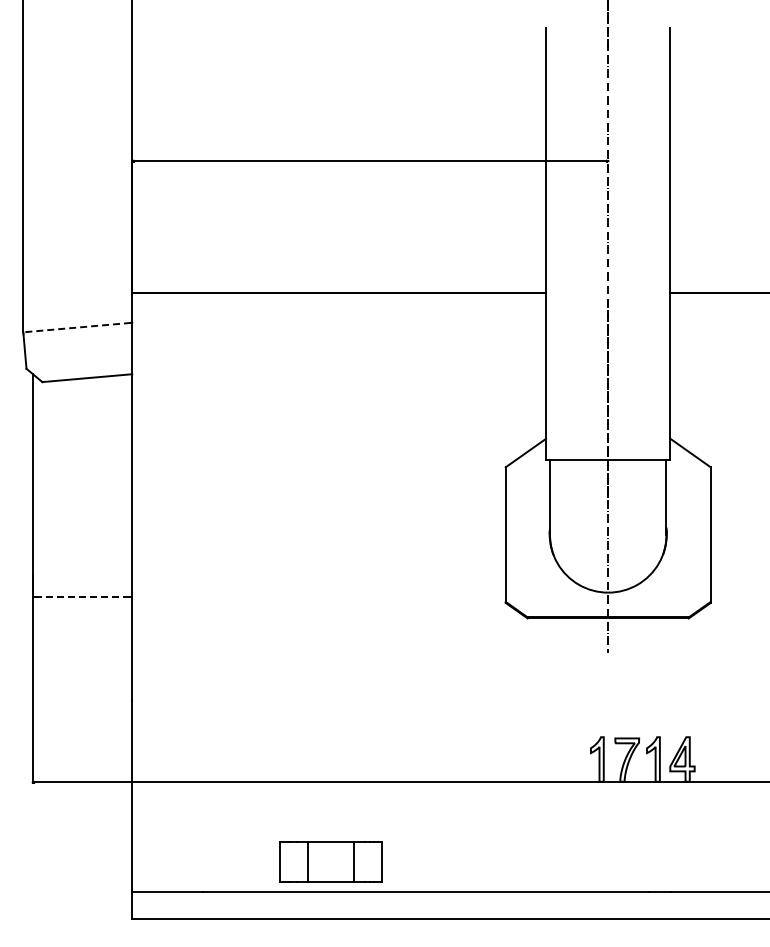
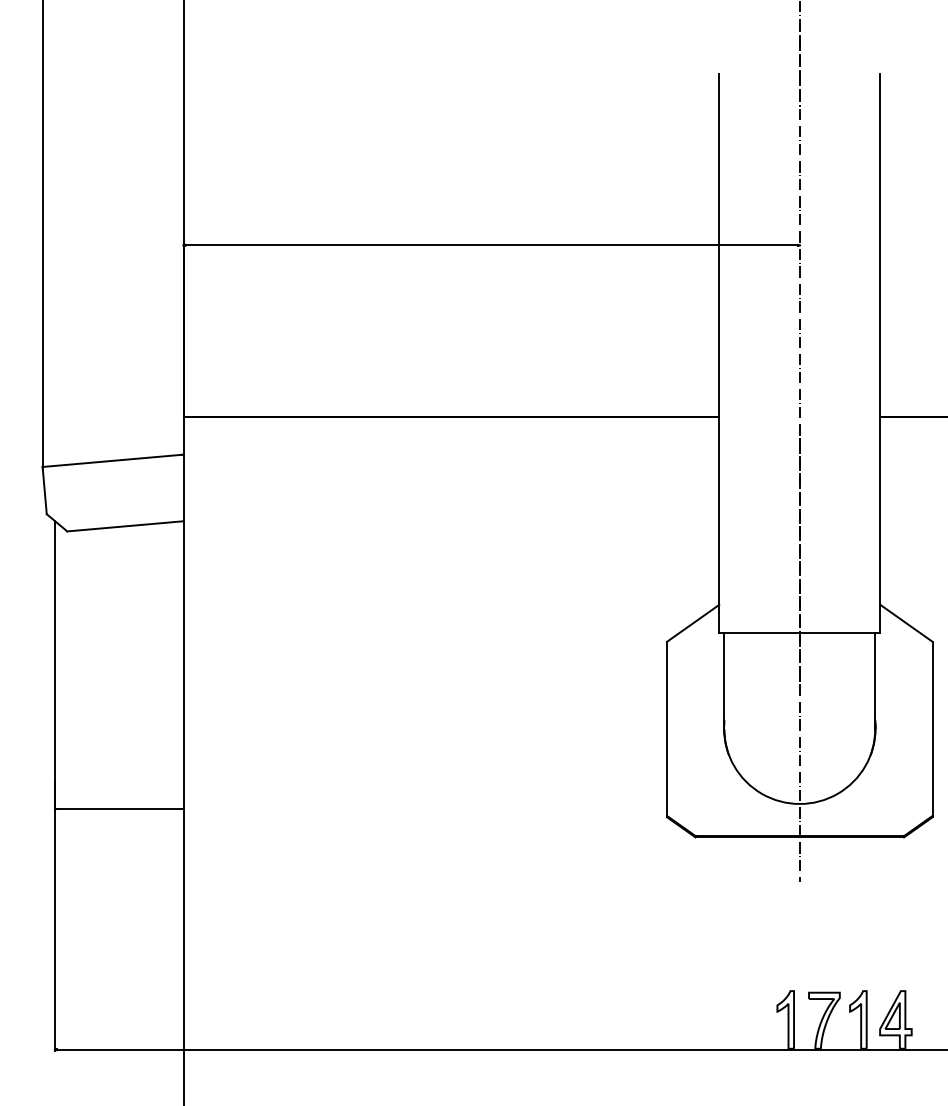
line: (76, 327) -> (111, 460), dashed -> solid
line: (82, 596) -> (119, 808), dashed -> solid

